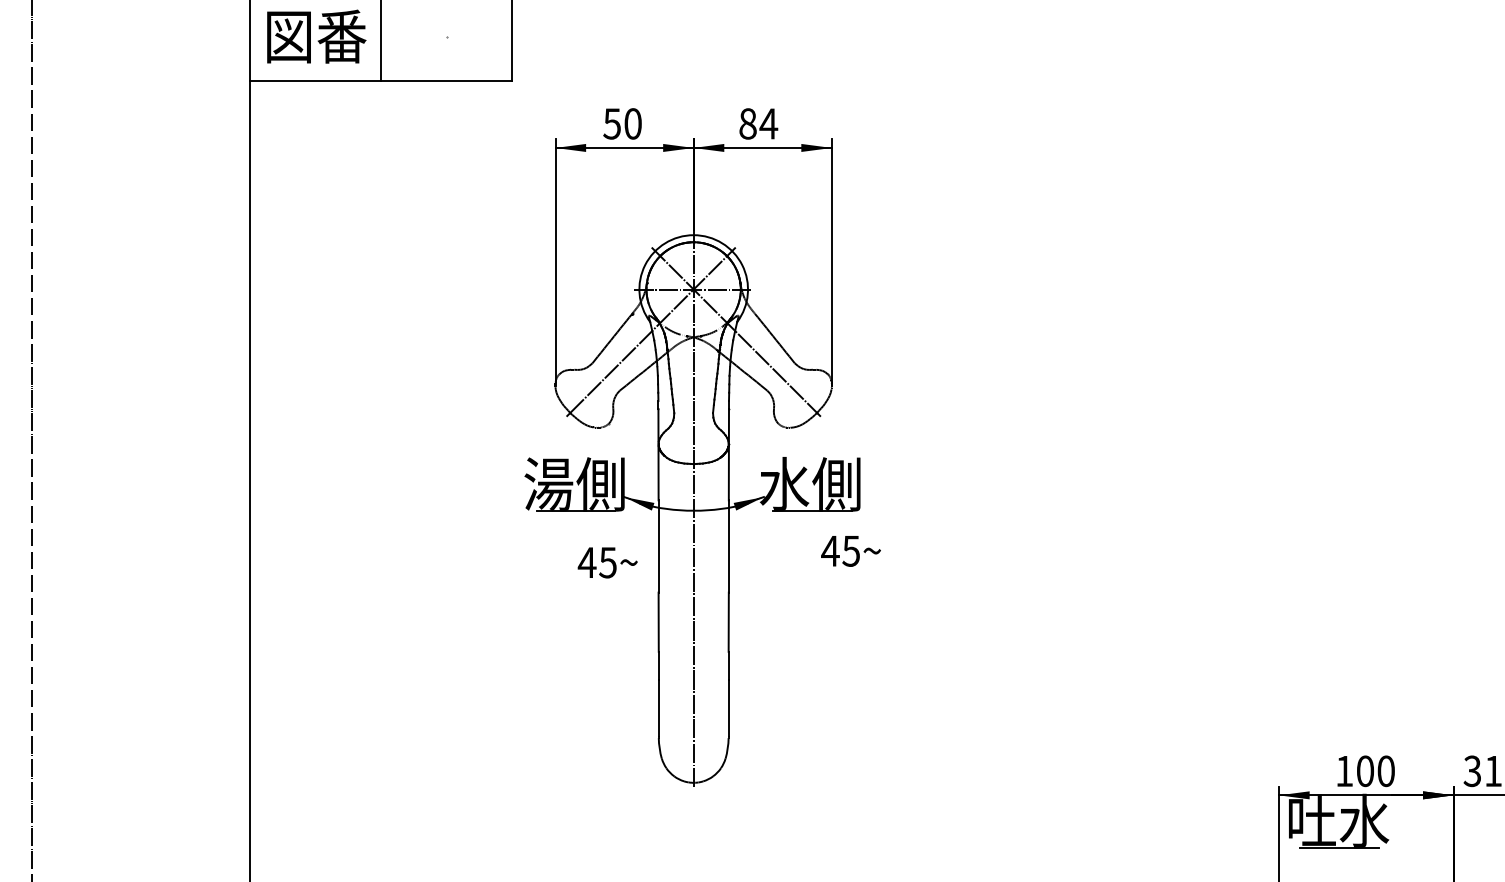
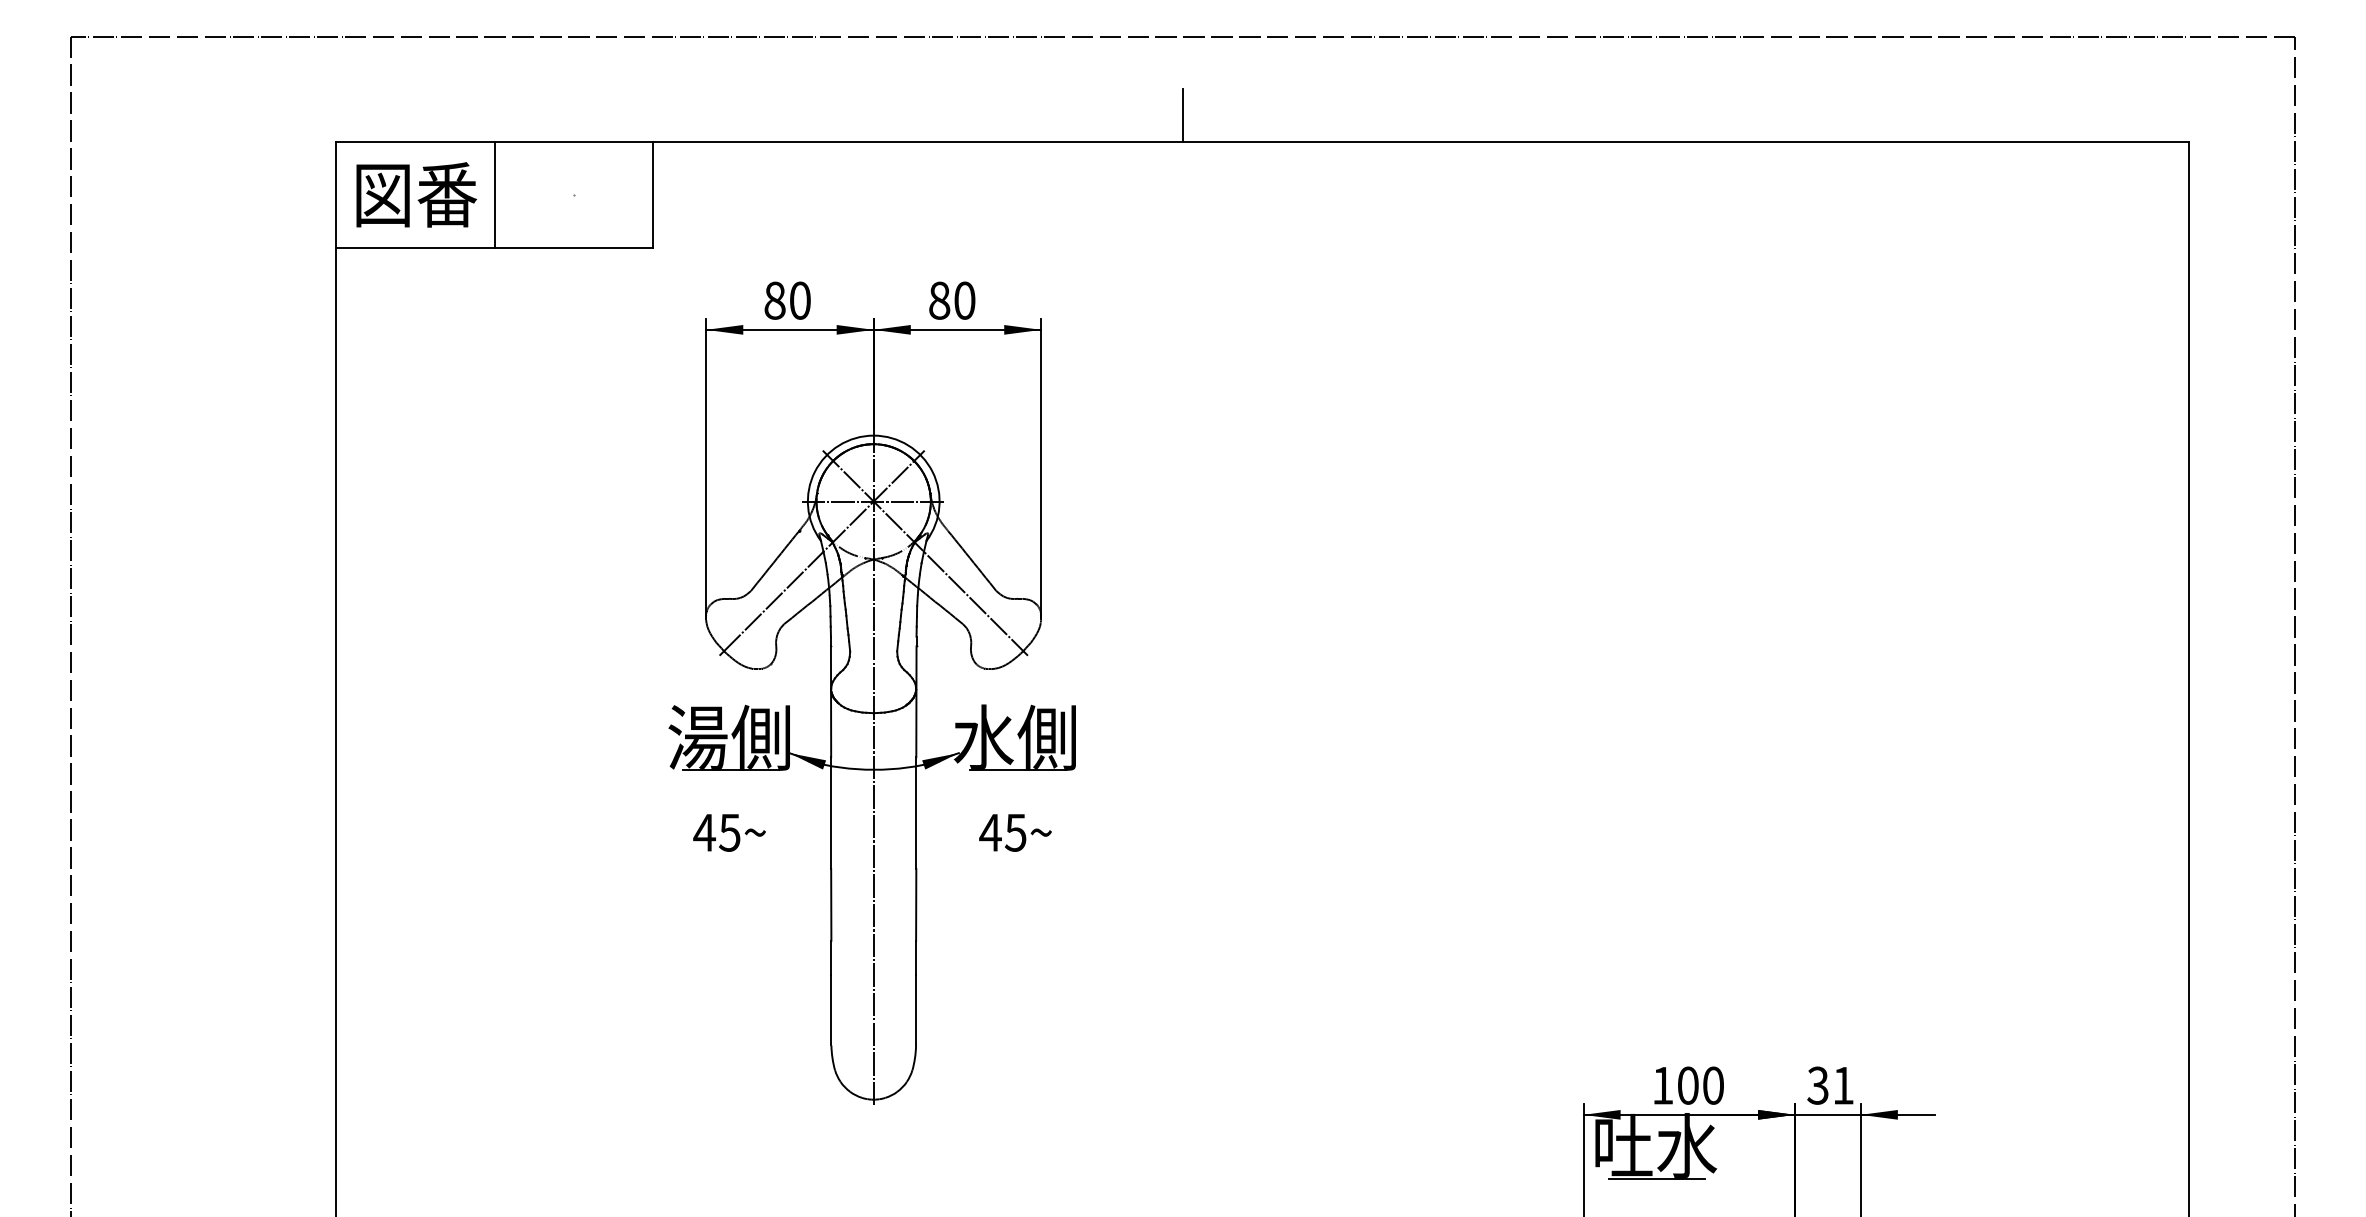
text: (611, 123) -> (774, 300), 50 -> 80
text: (768, 123) -> (964, 300), 84 -> 80
text: (851, 550) -> (1015, 832), moved
text: (607, 562) -> (729, 832), moved

